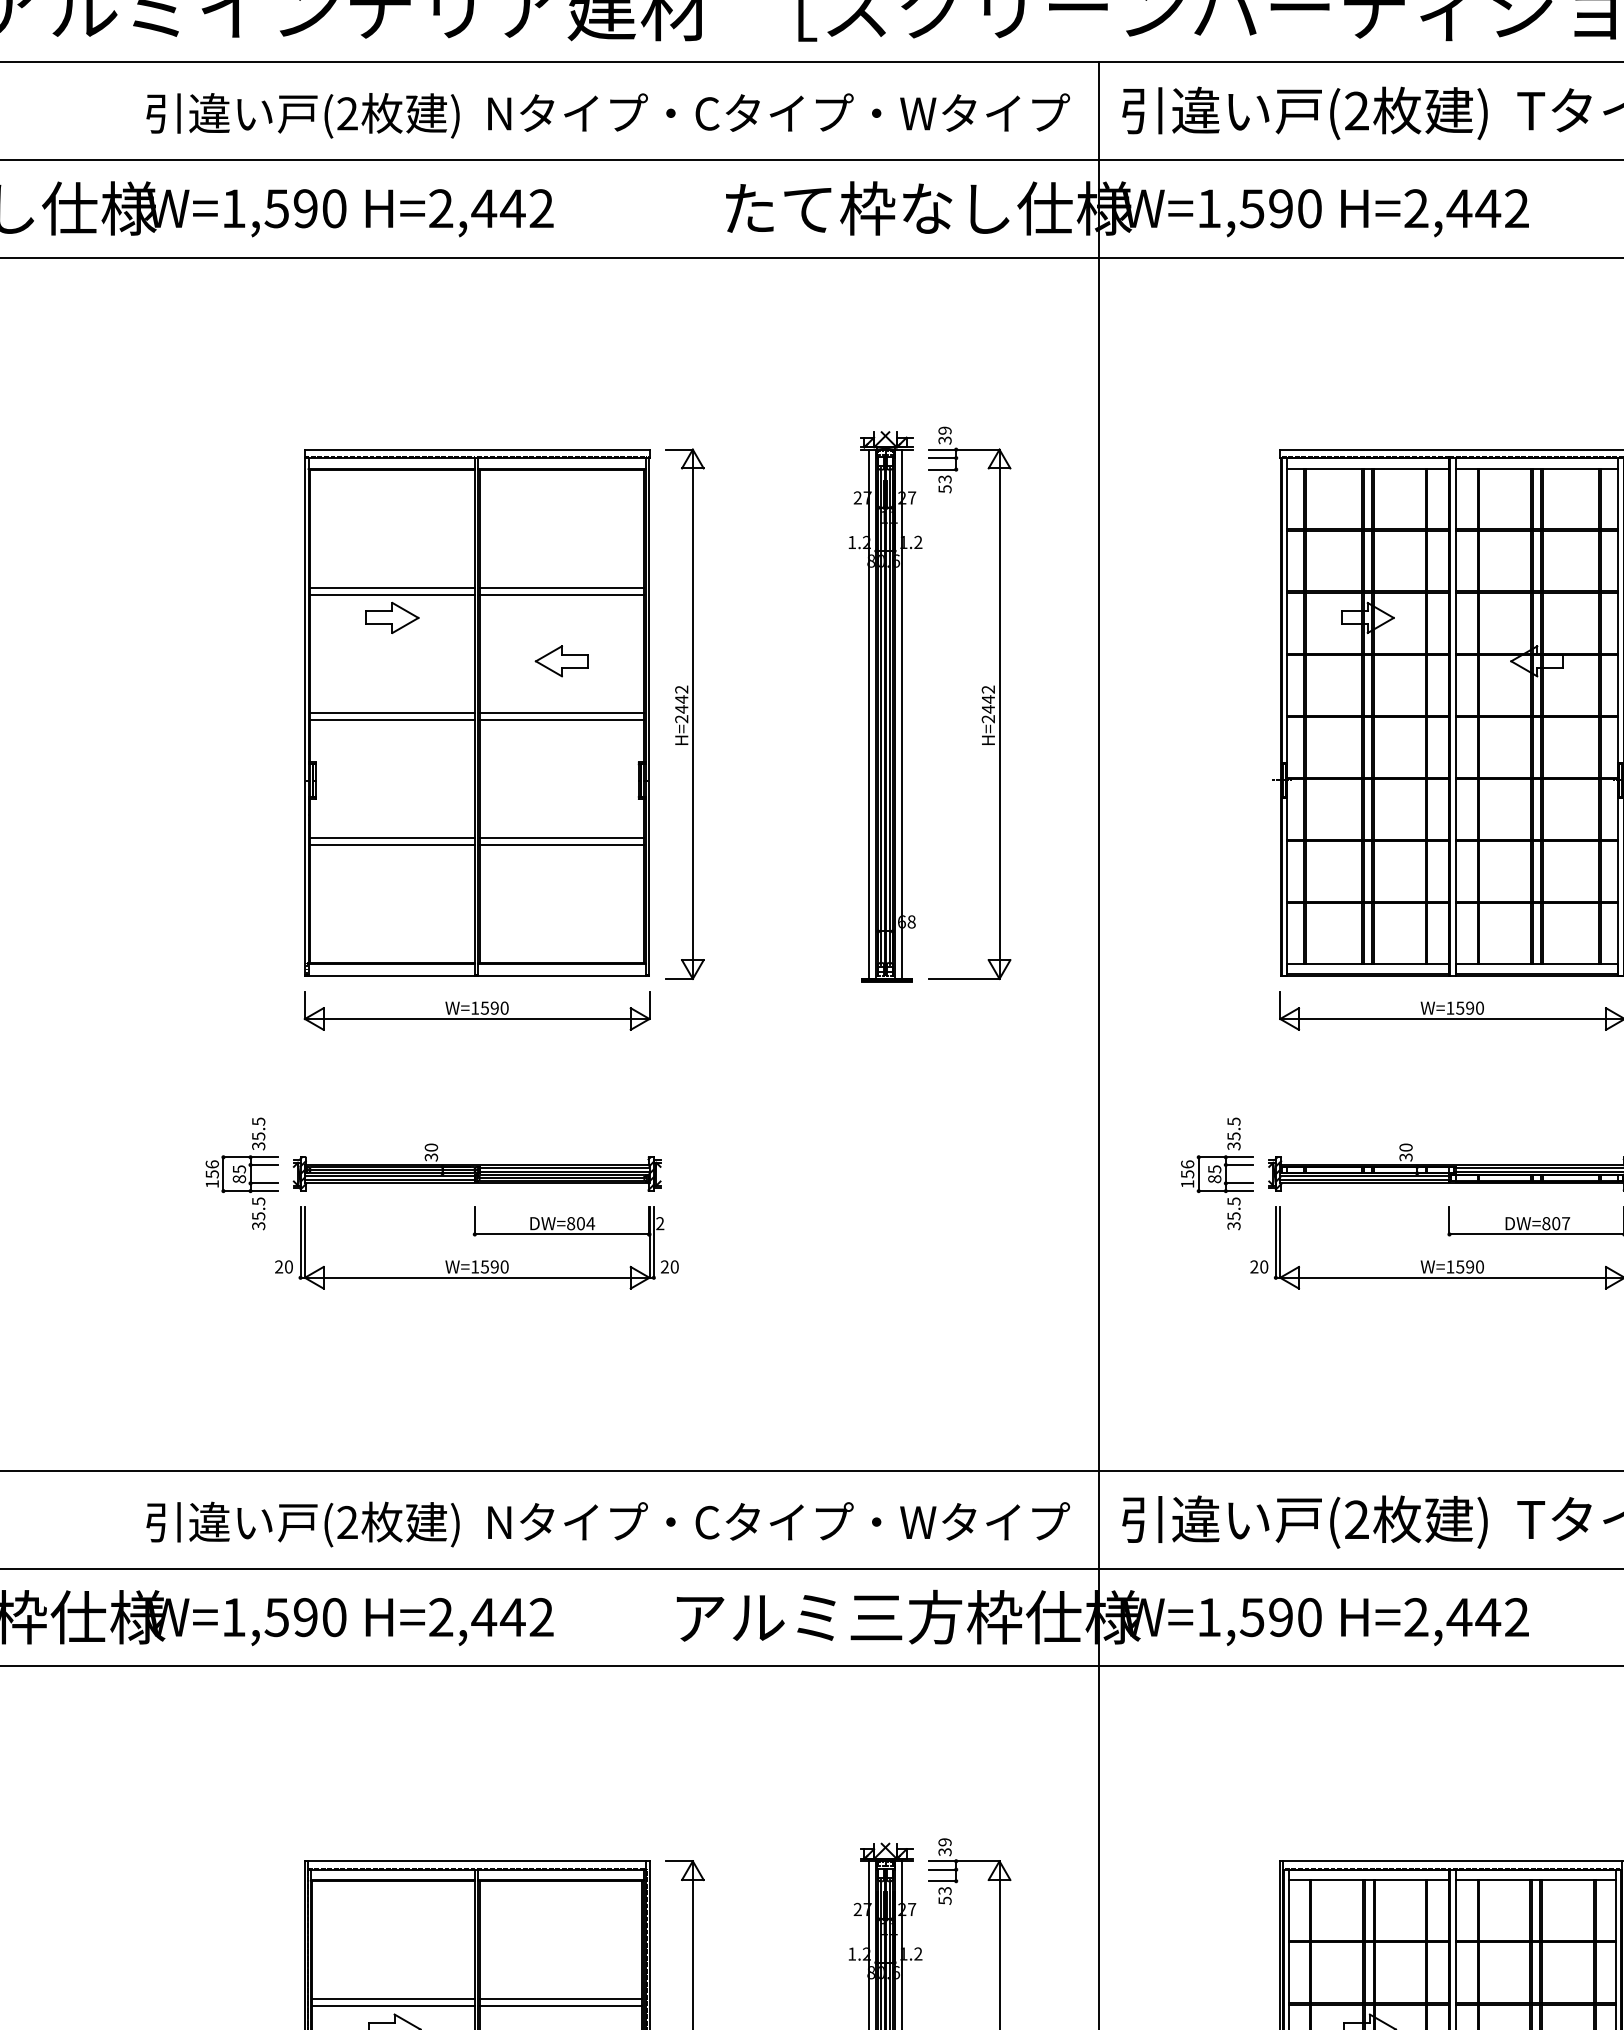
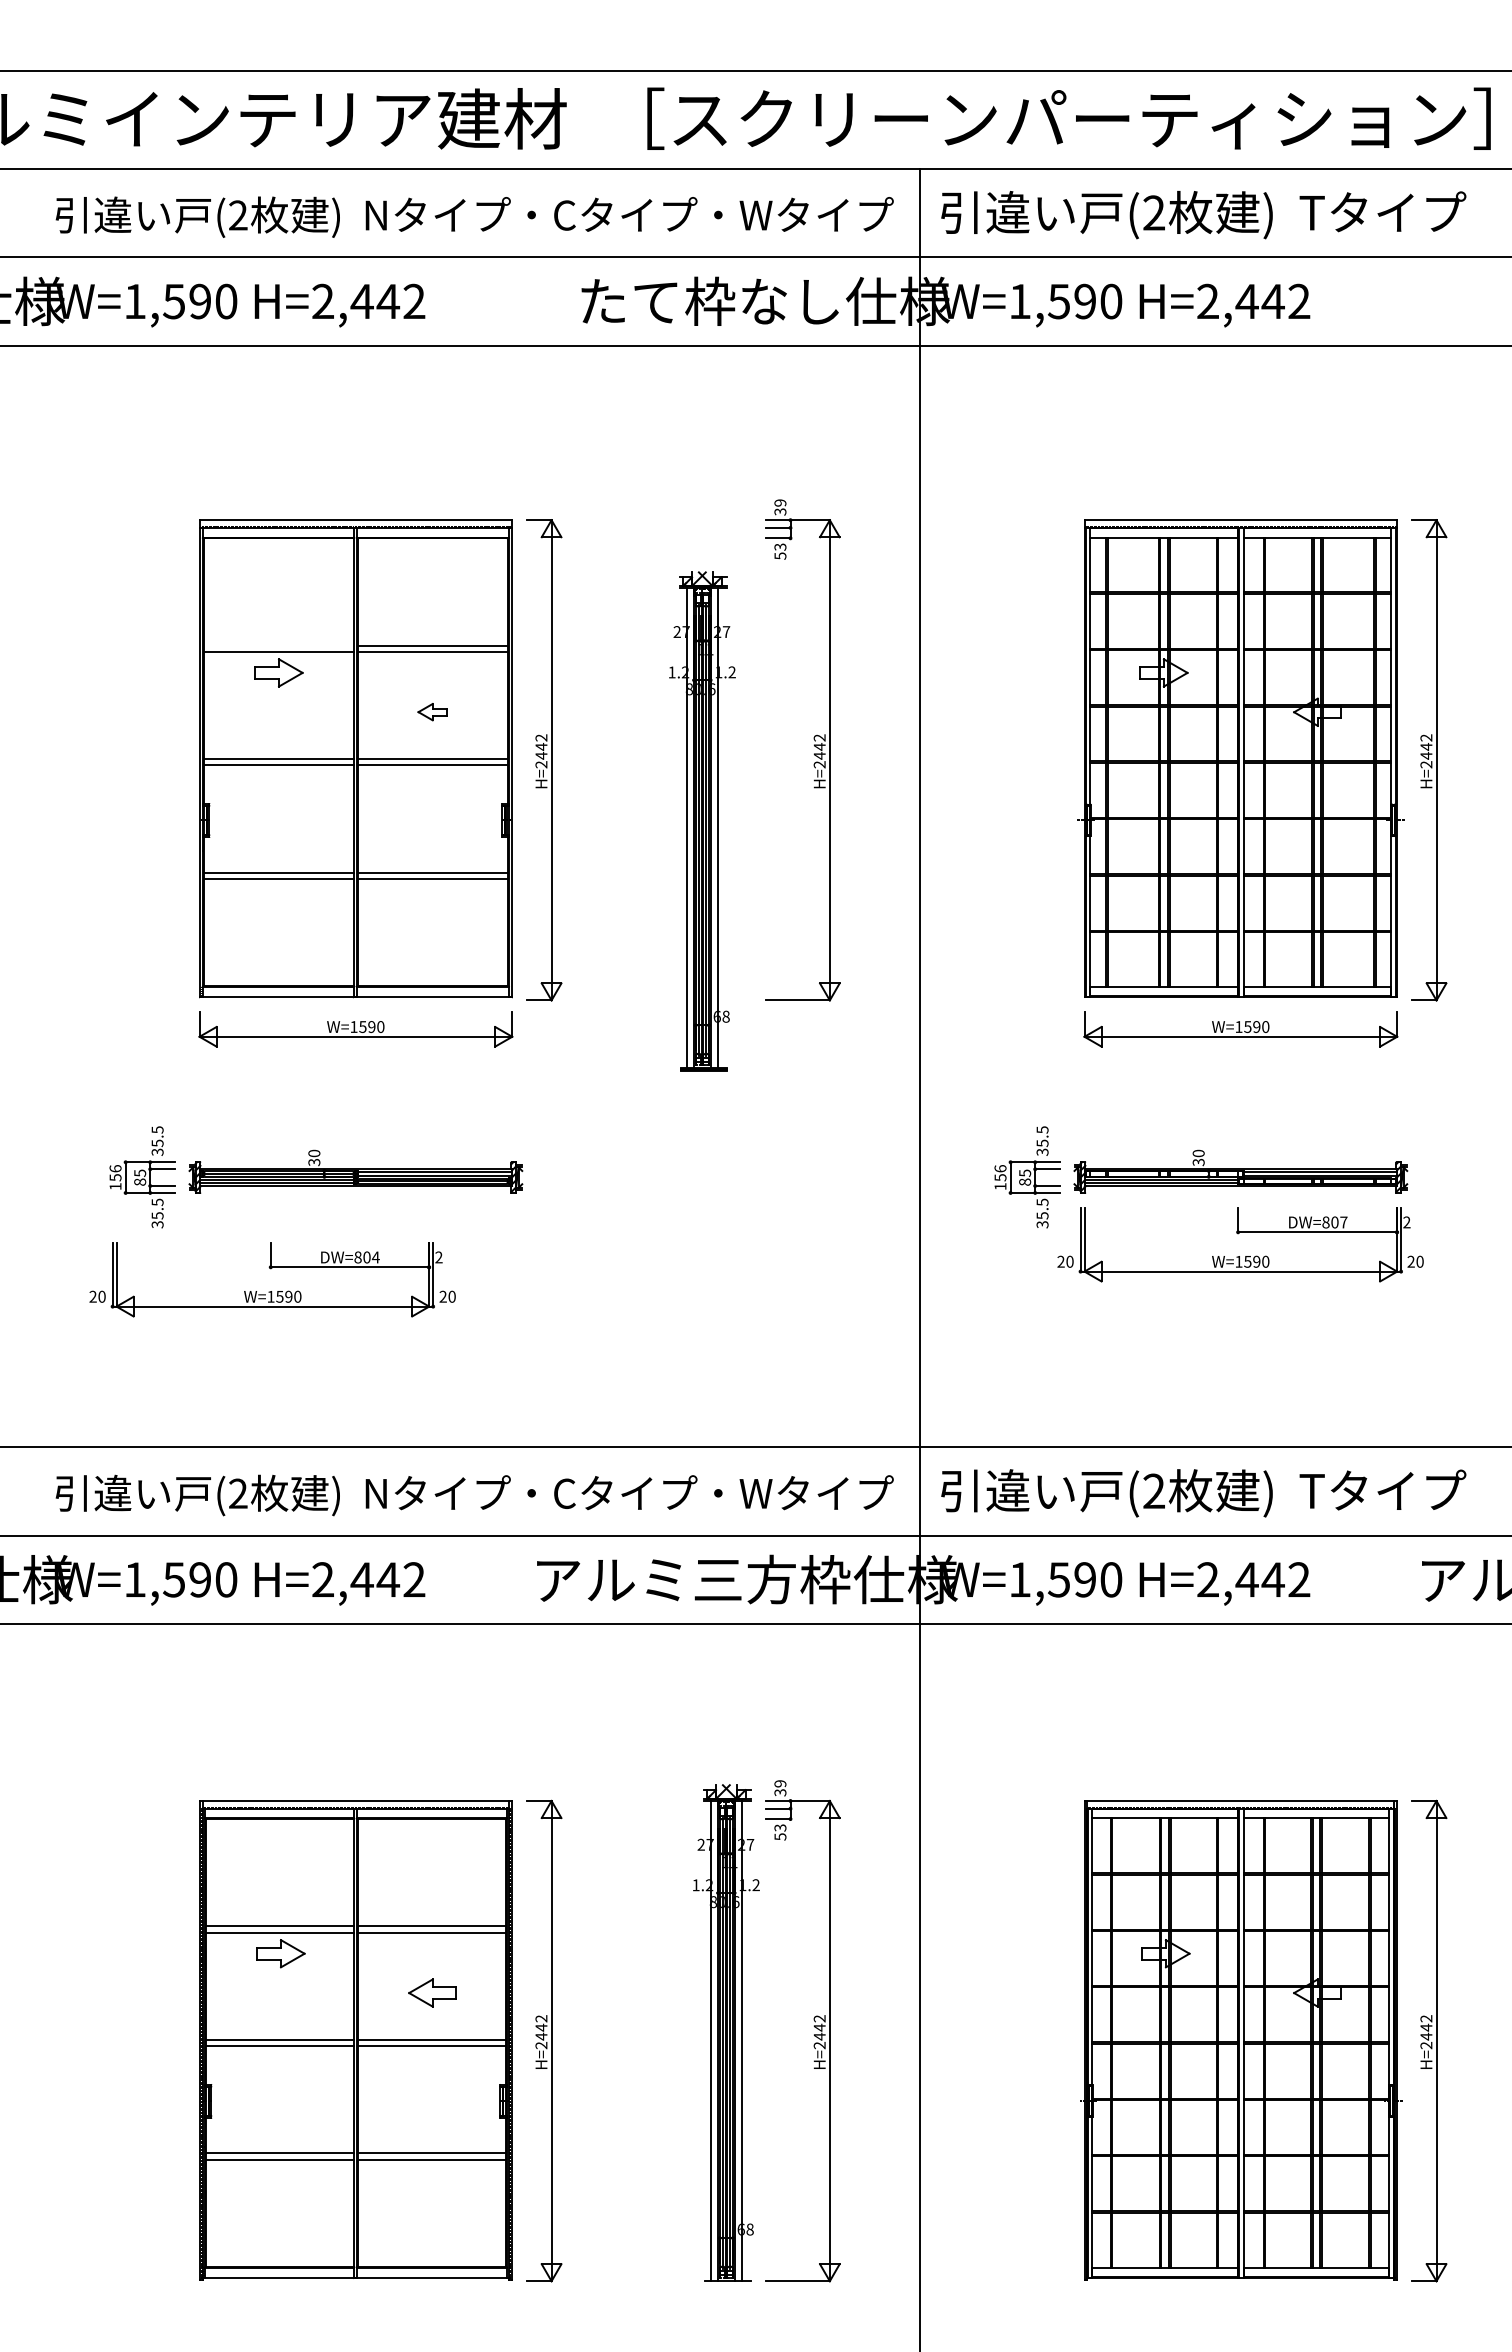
line: (391, 587) -> (278, 645), removed
part: (561, 660) -> (432, 711), size x0.6
part: (885, 706) -> (702, 821), moved
part: (474, 1236) -> (270, 1269), moved

